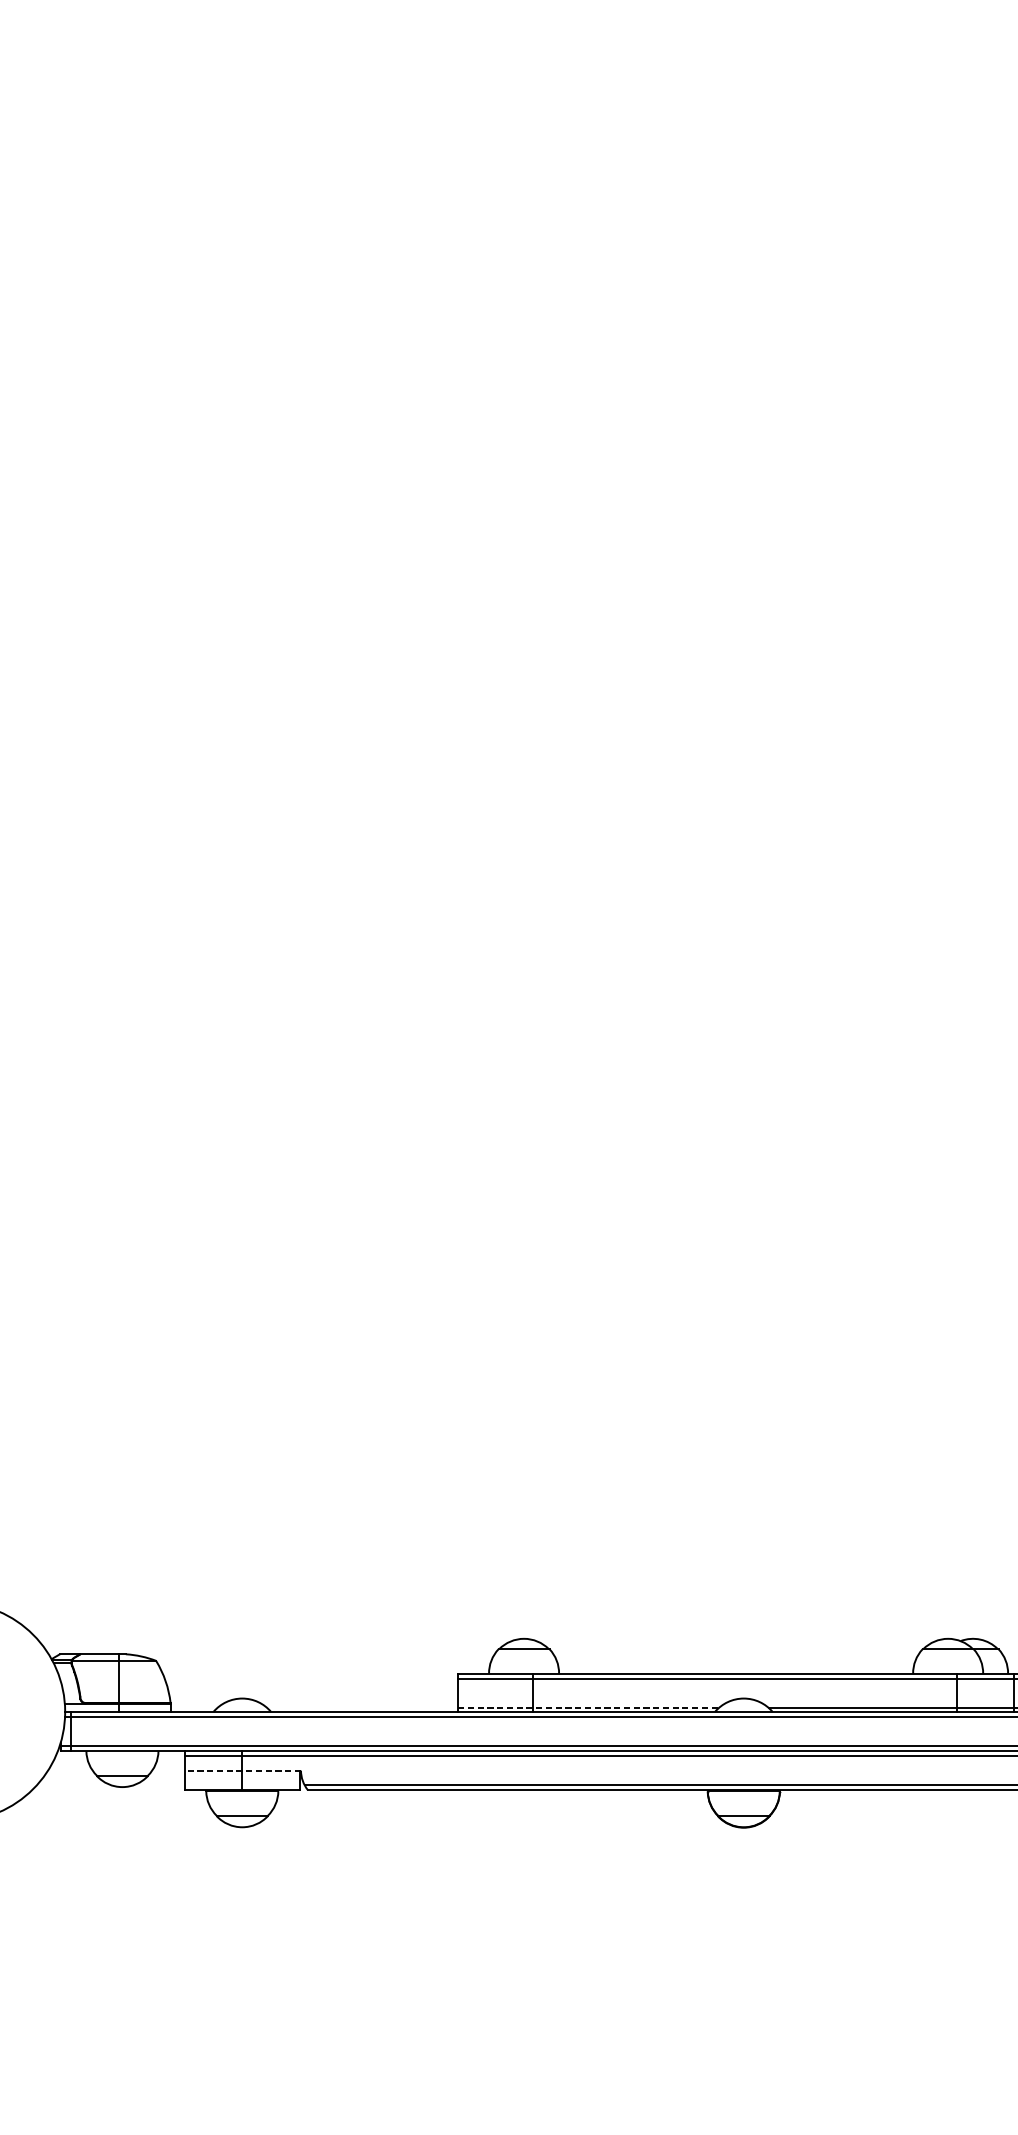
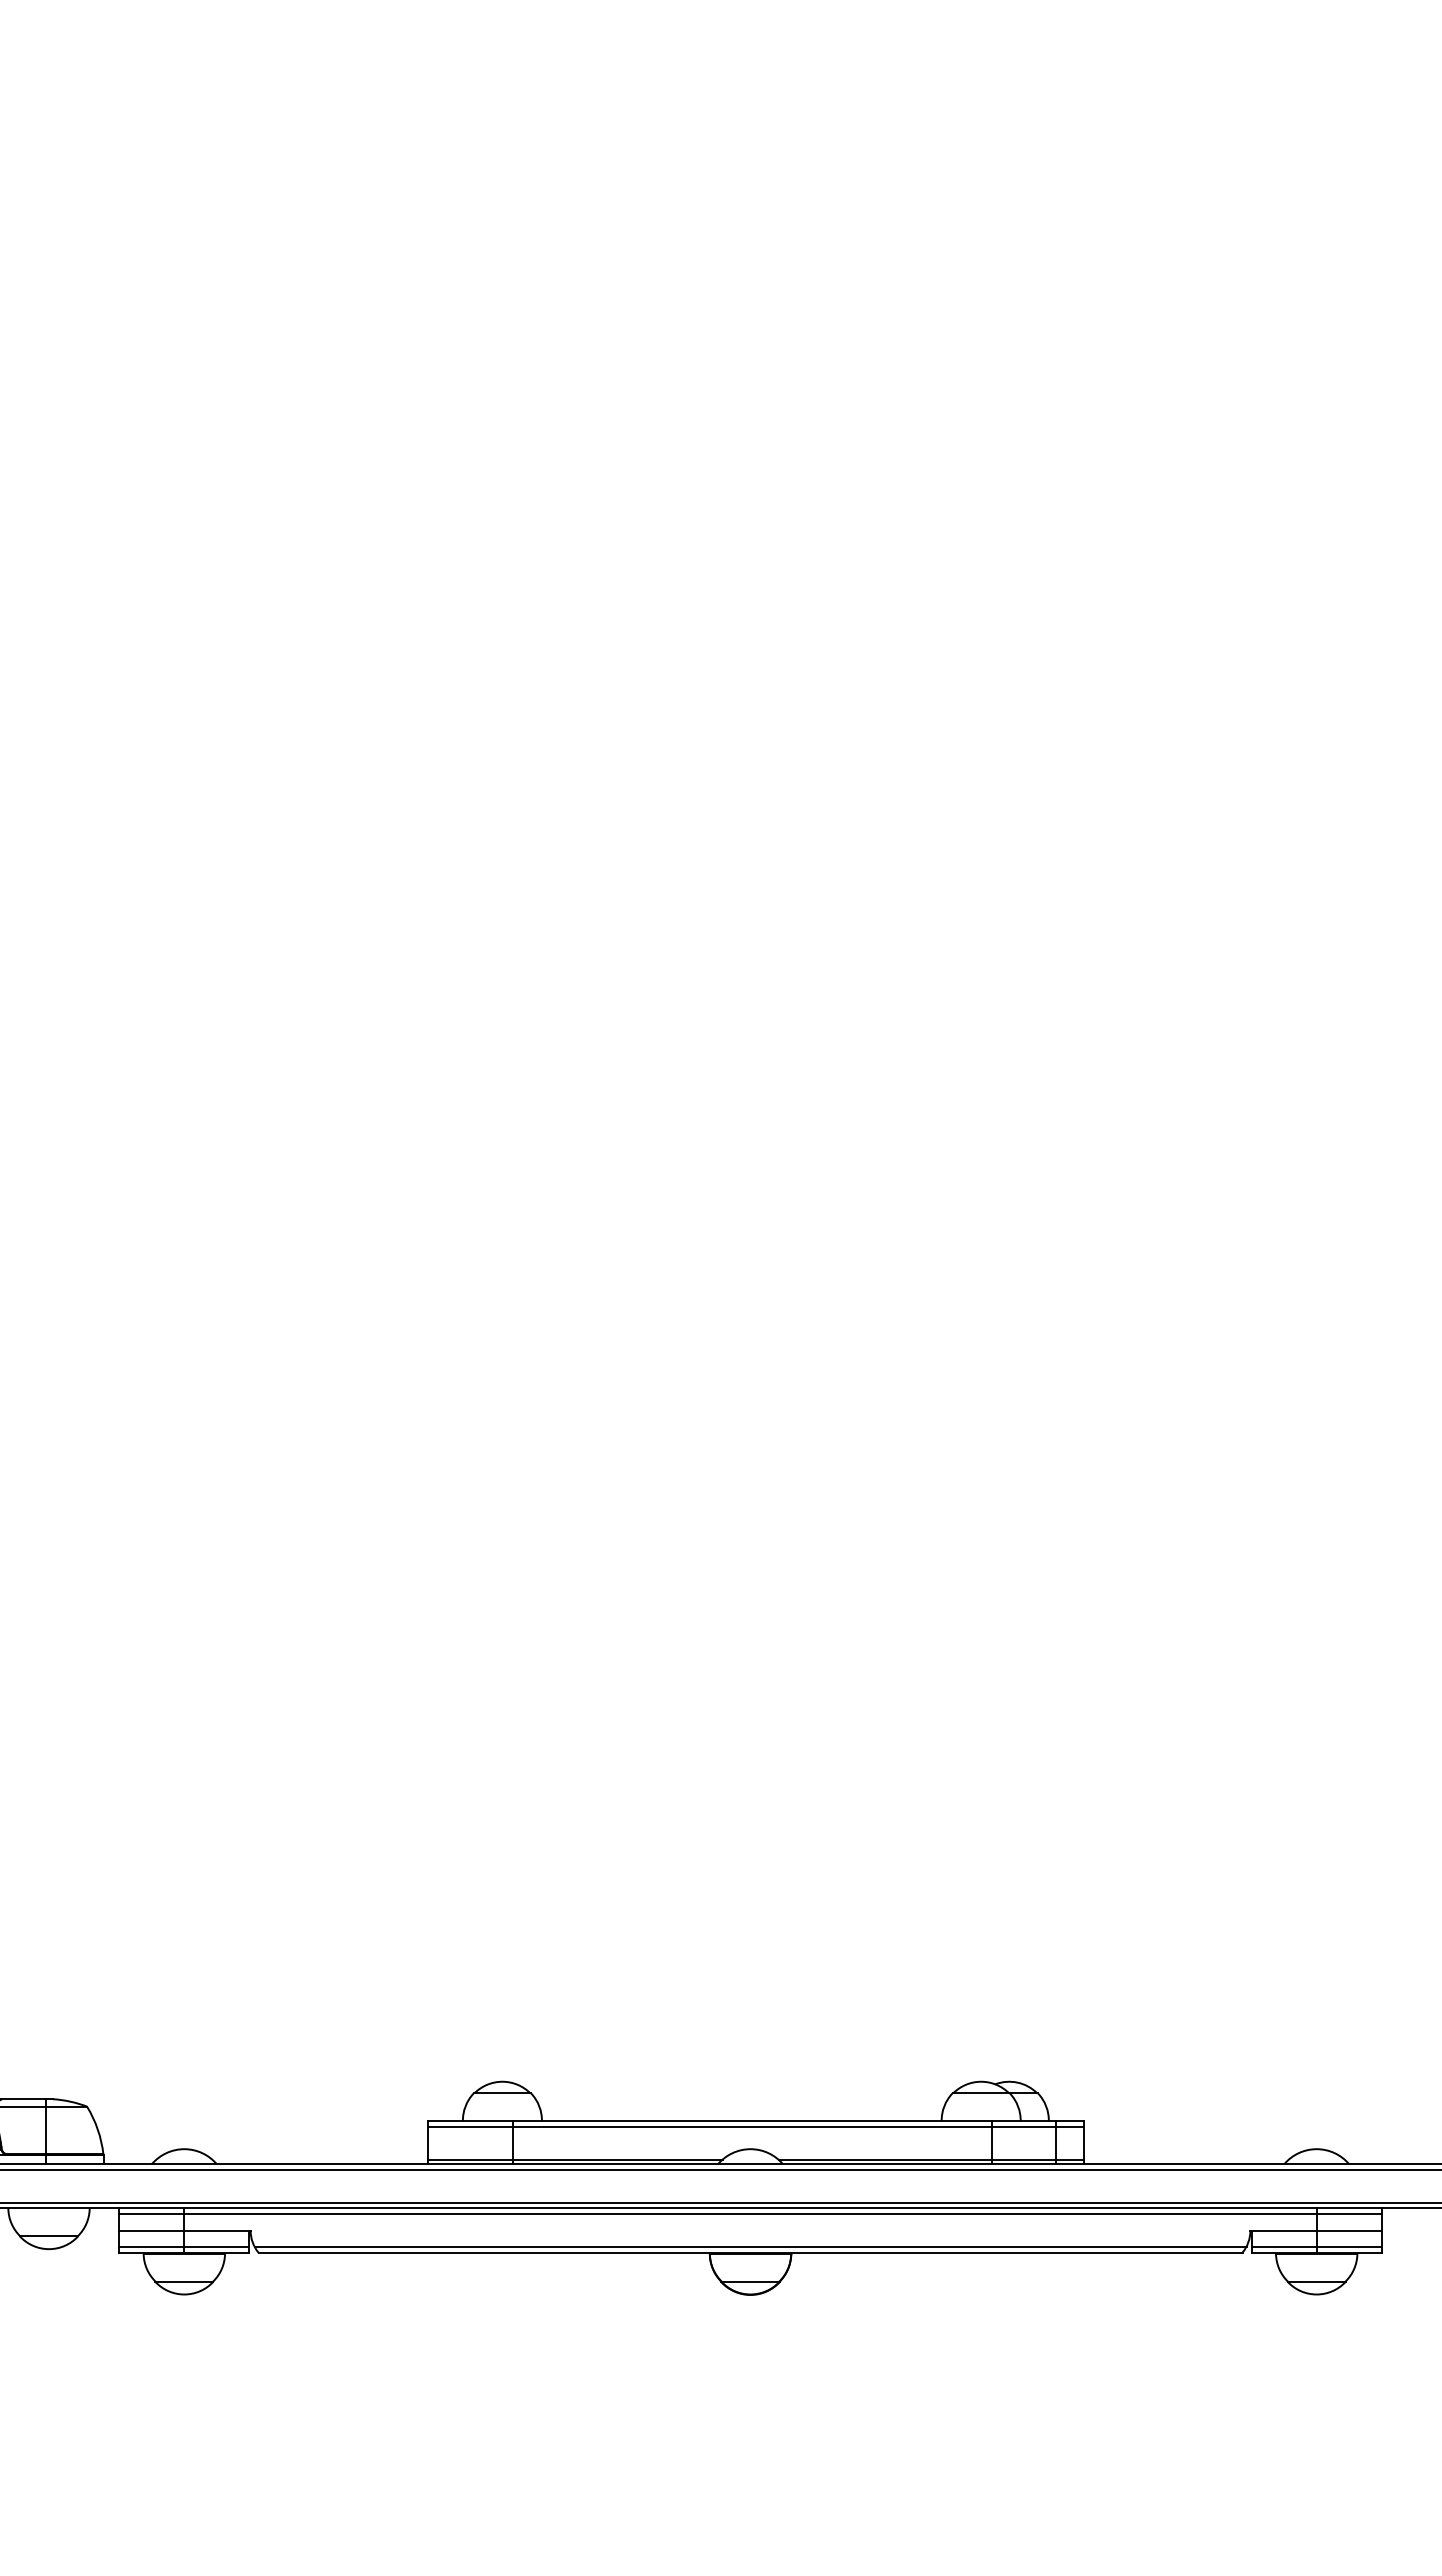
line: (588, 1707) -> (575, 2159), dashed -> solid
line: (242, 1770) -> (184, 2230), dashed -> solid
line: (242, 1784) -> (184, 2246), added

